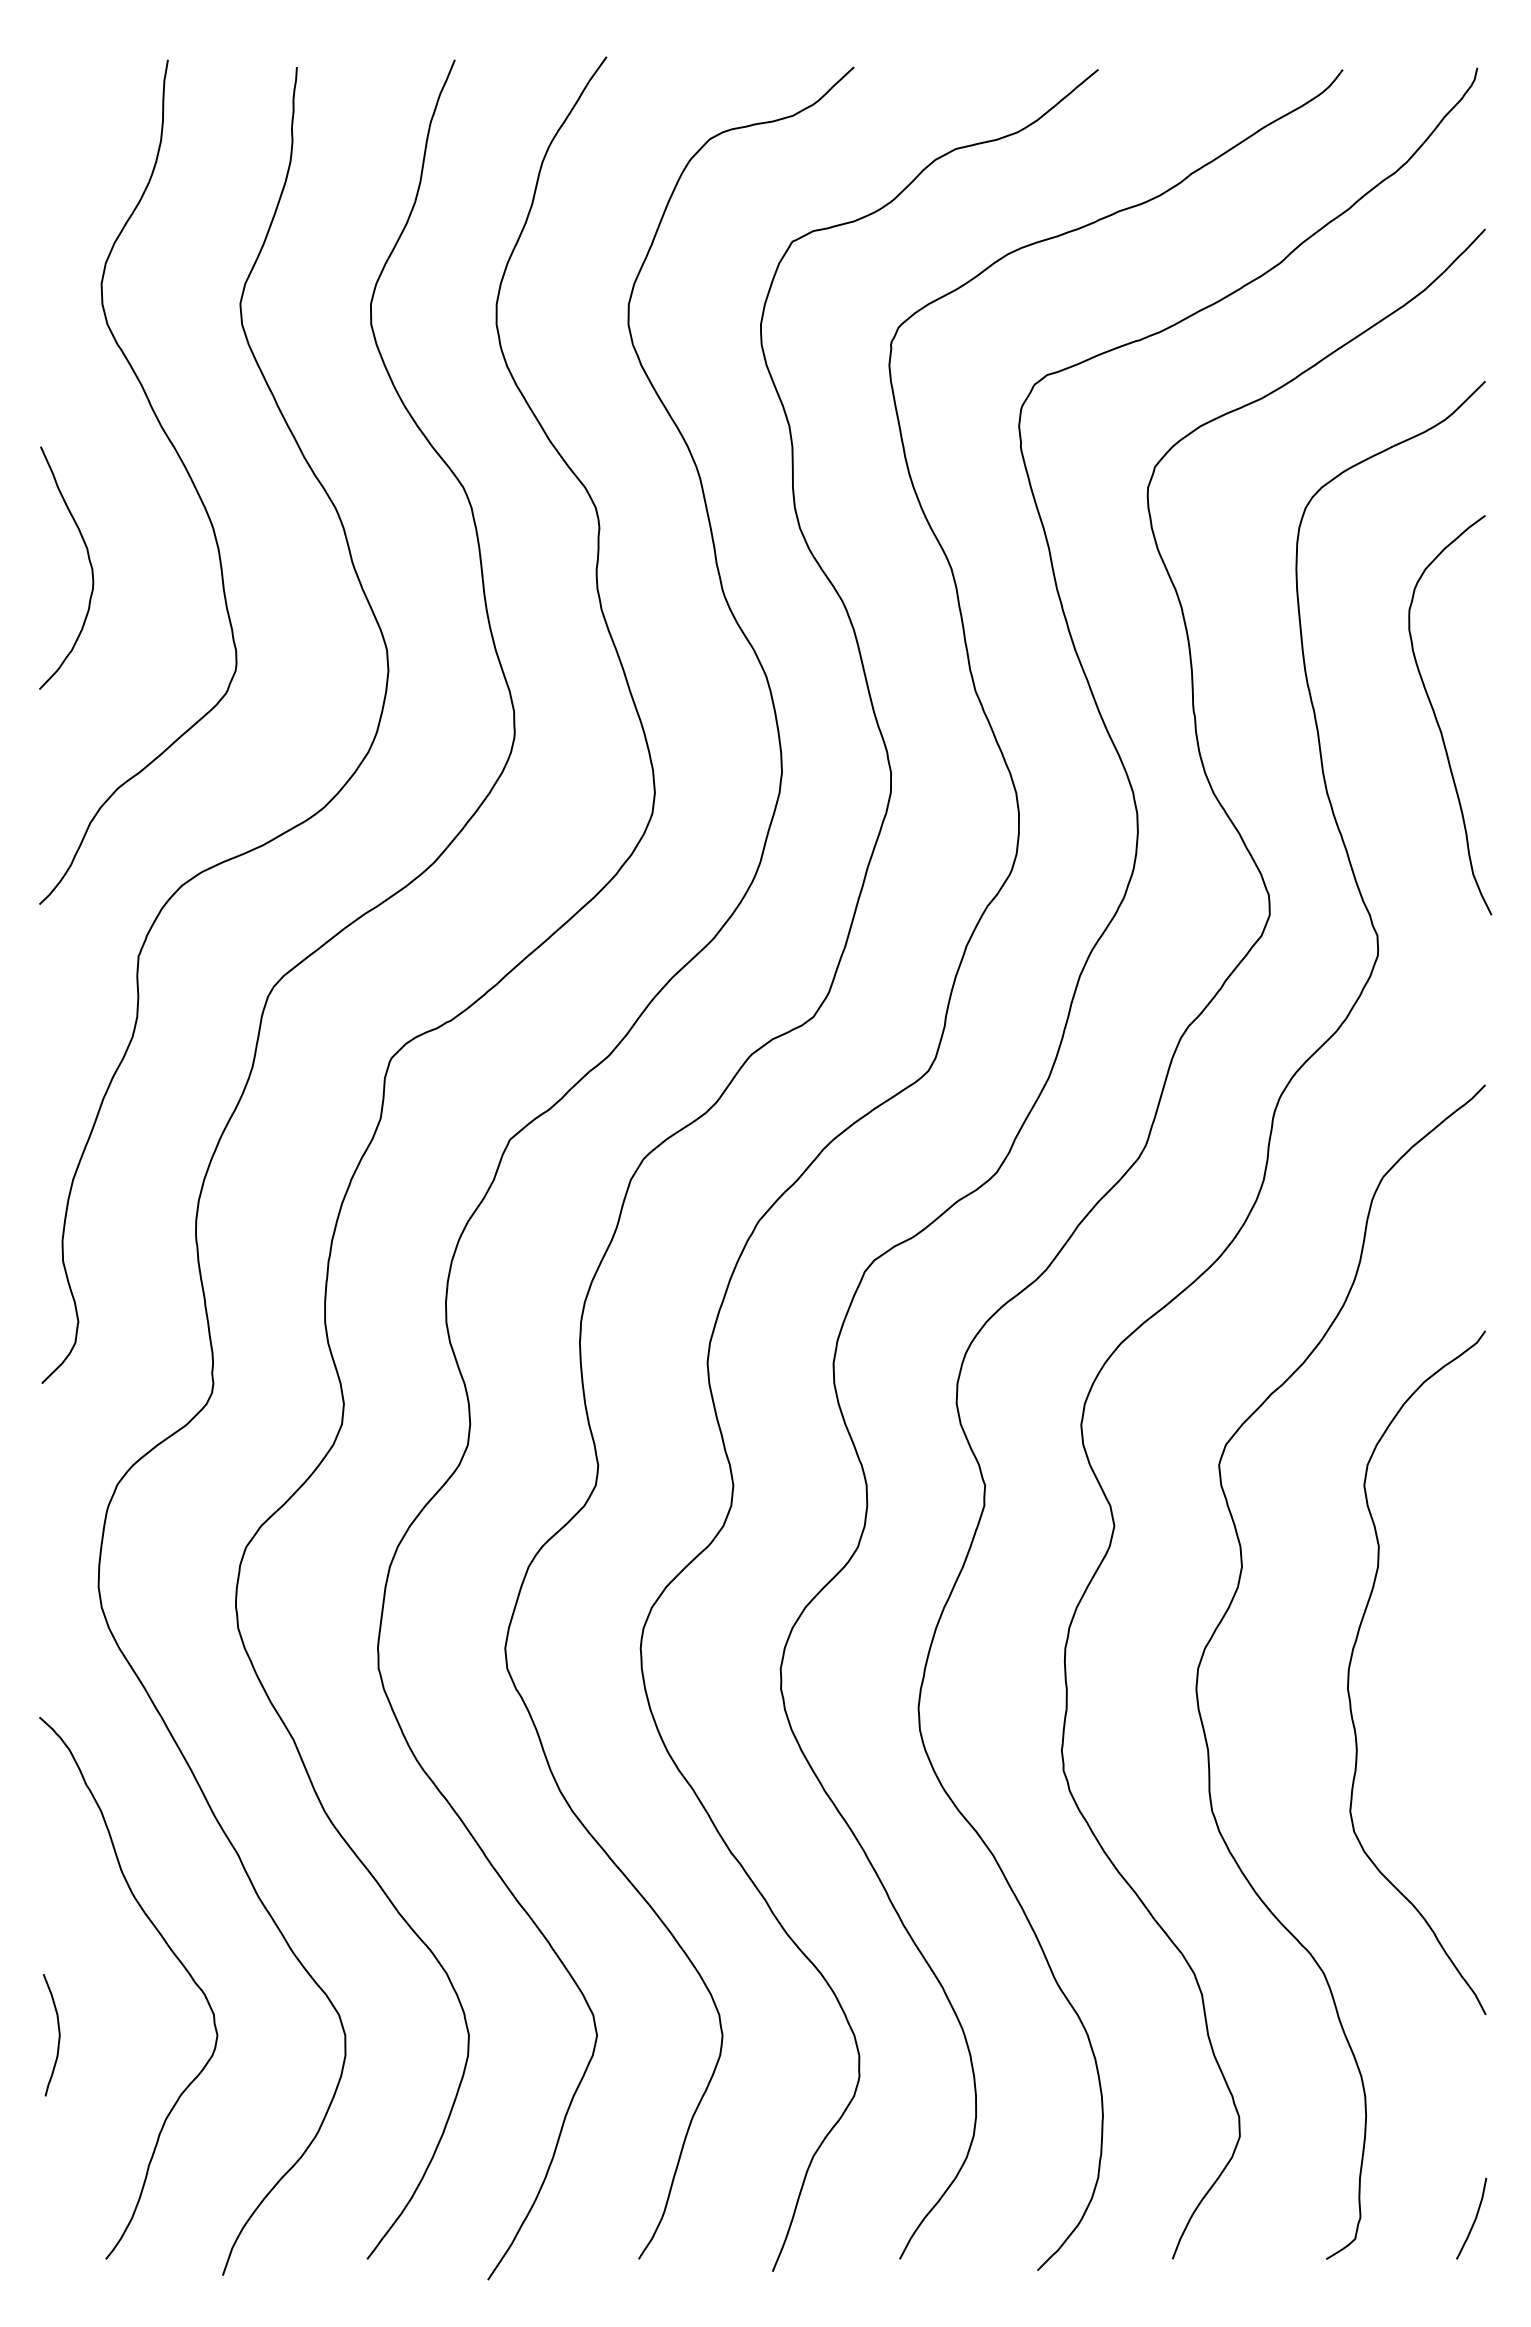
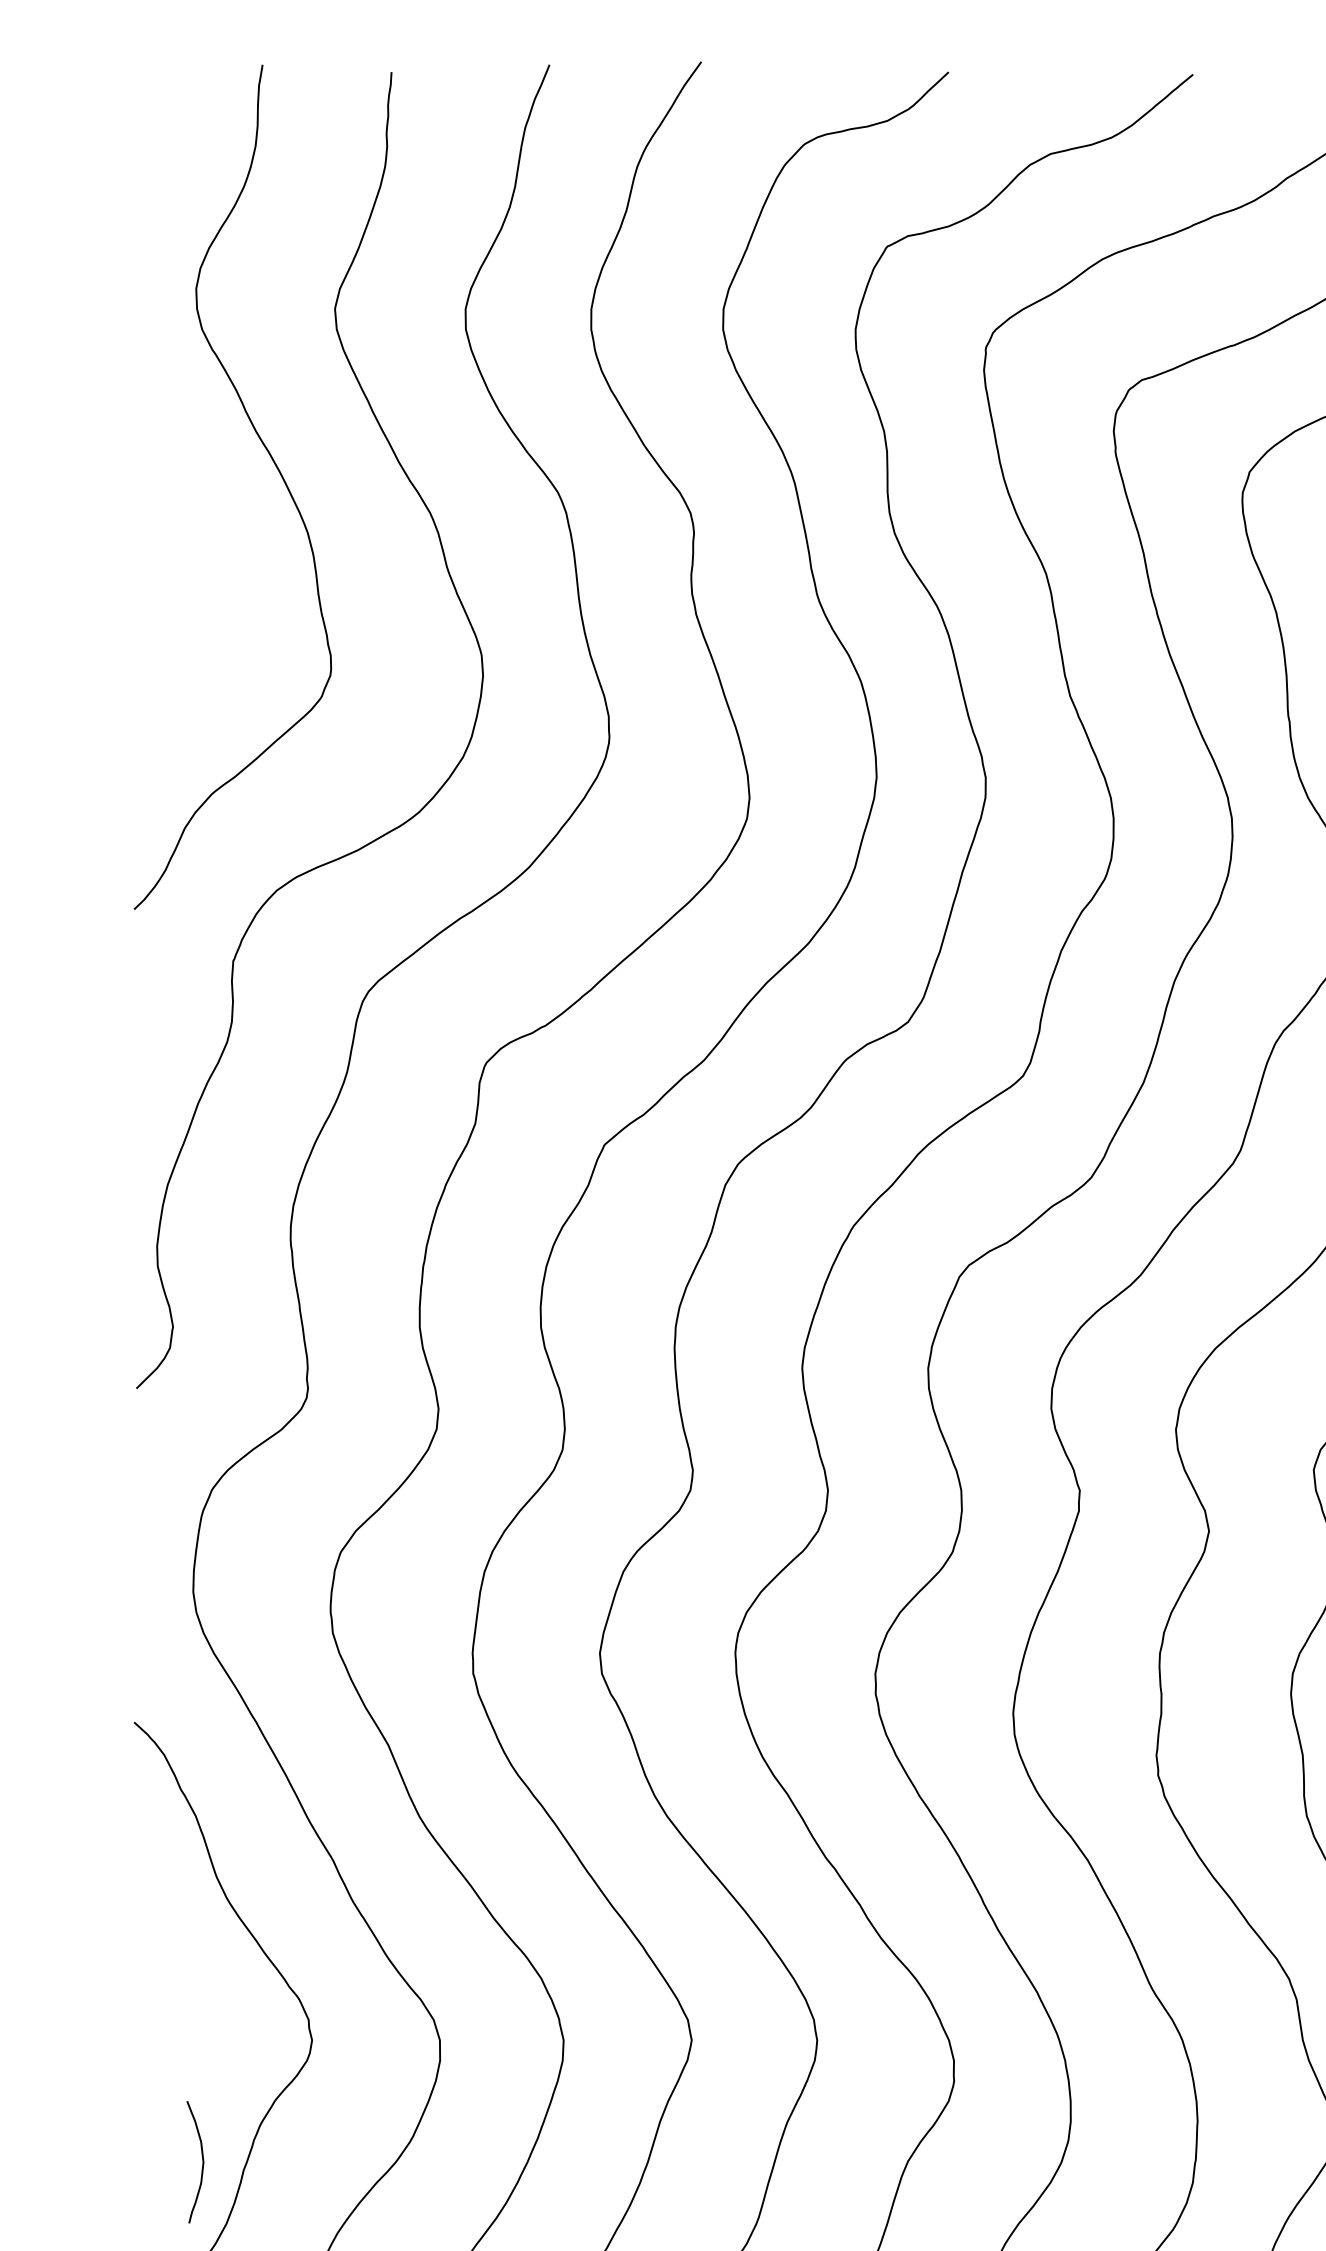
curve: (88, 560) -> (183, 565), removed
curve: (58, 2035) -> (202, 2162), moved

